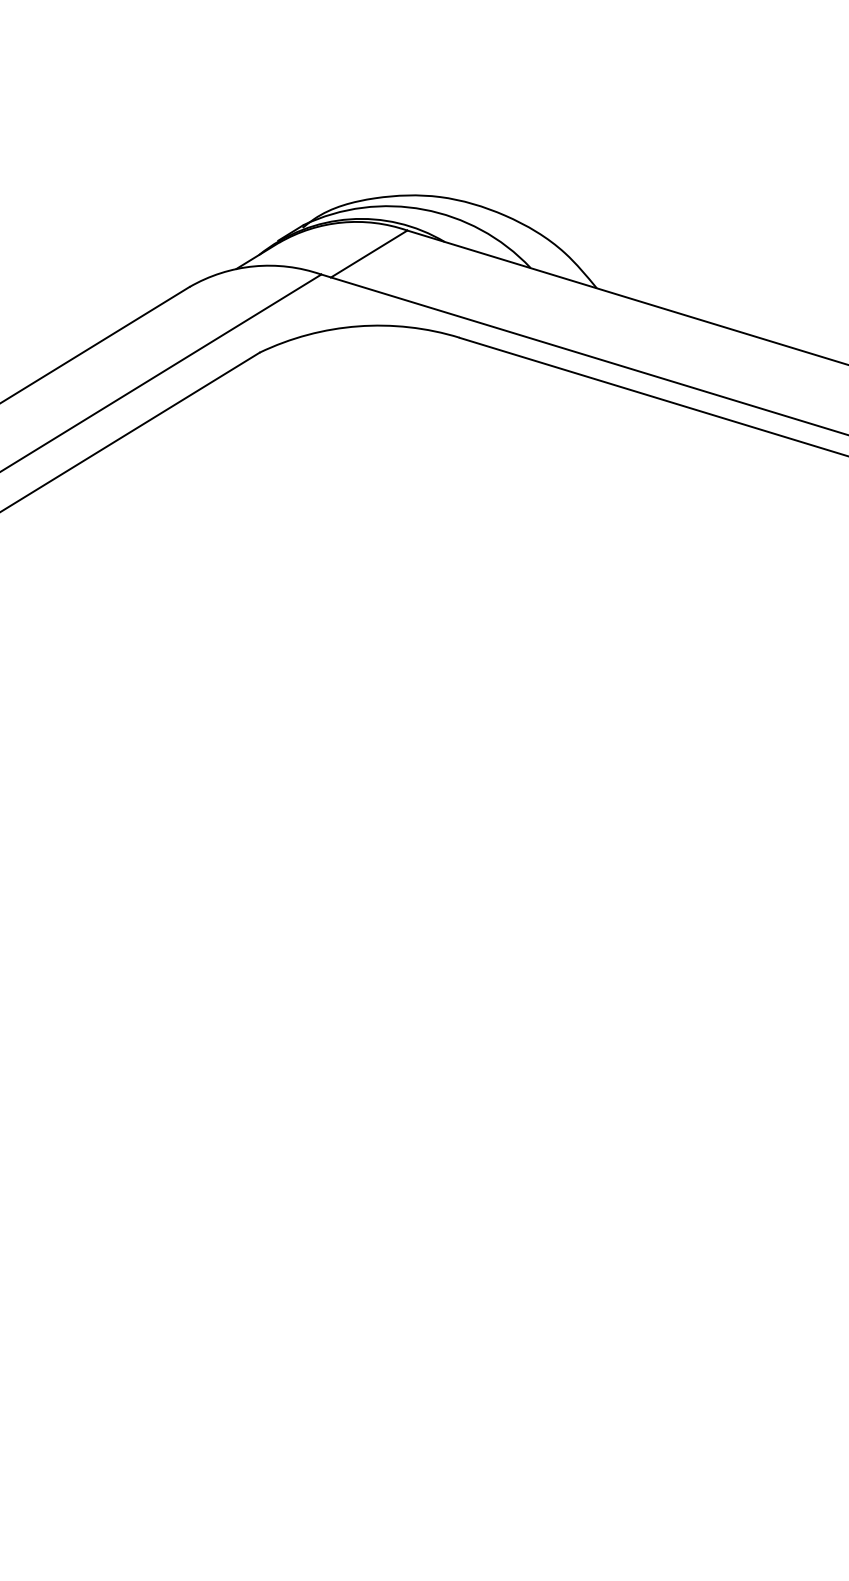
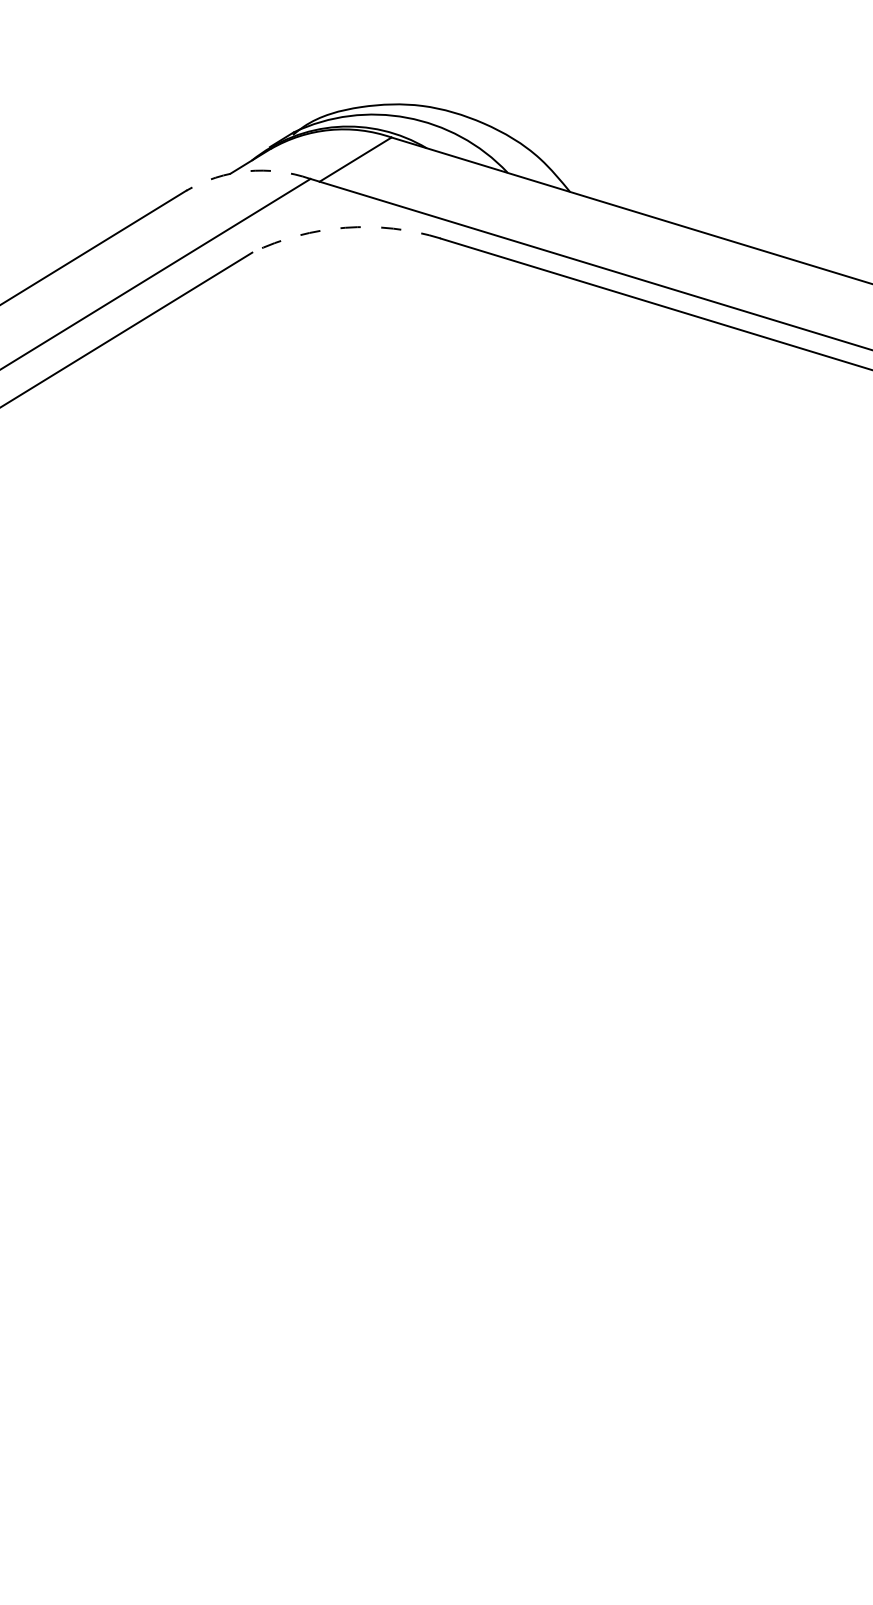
arc: (254, 266) -> (247, 171), solid -> dashed
arc: (358, 326) -> (345, 227), solid -> dashed

